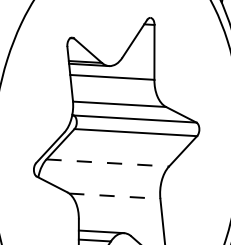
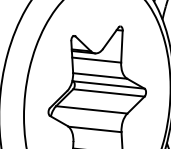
line: (107, 162) -> (91, 109), dashed -> solid
line: (115, 196) -> (95, 129), dashed -> solid

